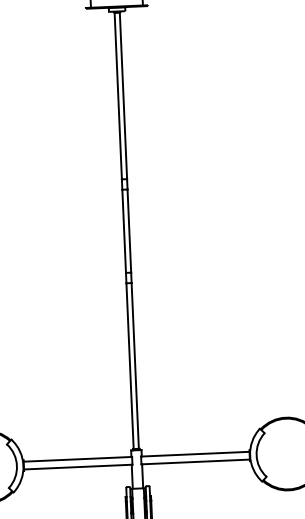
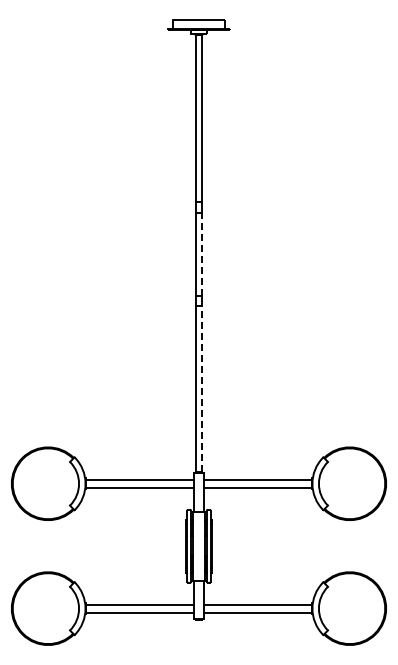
line: (129, 231) -> (201, 254), solid -> dashed
line: (135, 366) -> (201, 389), solid -> dashed

